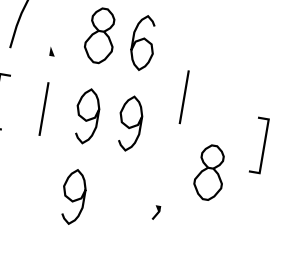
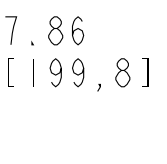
line: (184, 96) -> (103, 54), removed
part: (209, 172) -> (122, 72), moved
curve: (70, 197) -> (54, 115), removed
line: (157, 212) -> (99, 87), moved

